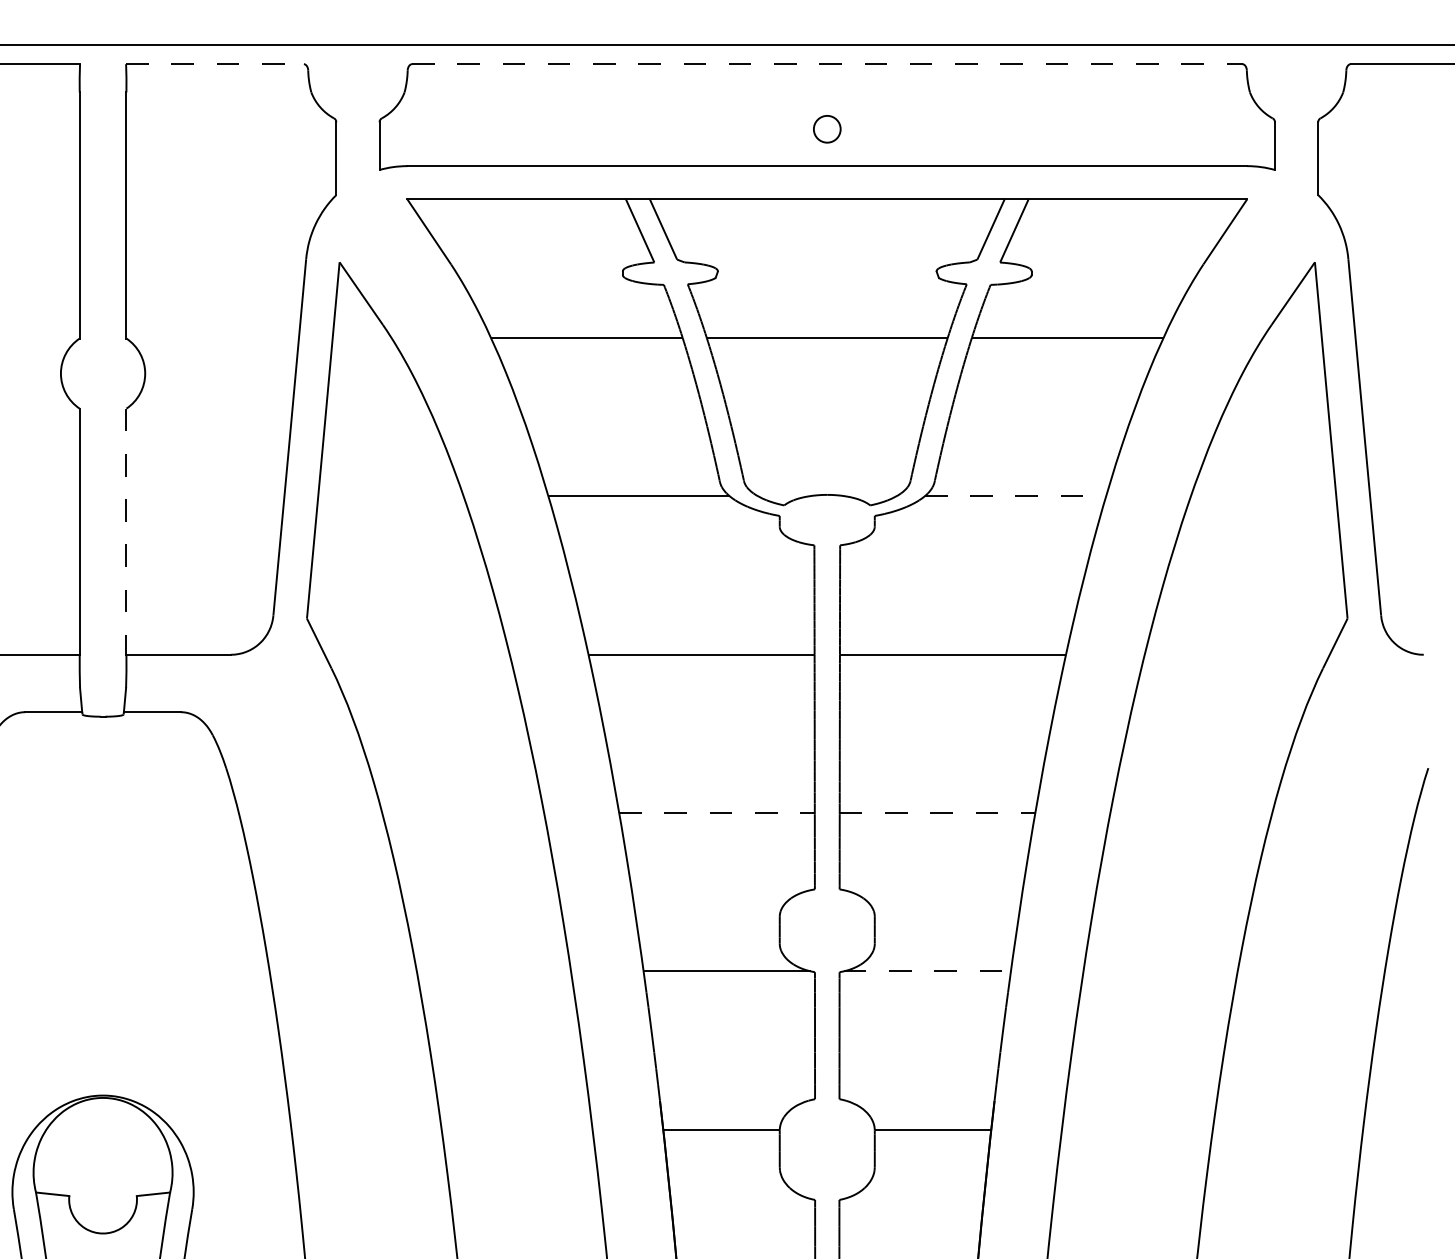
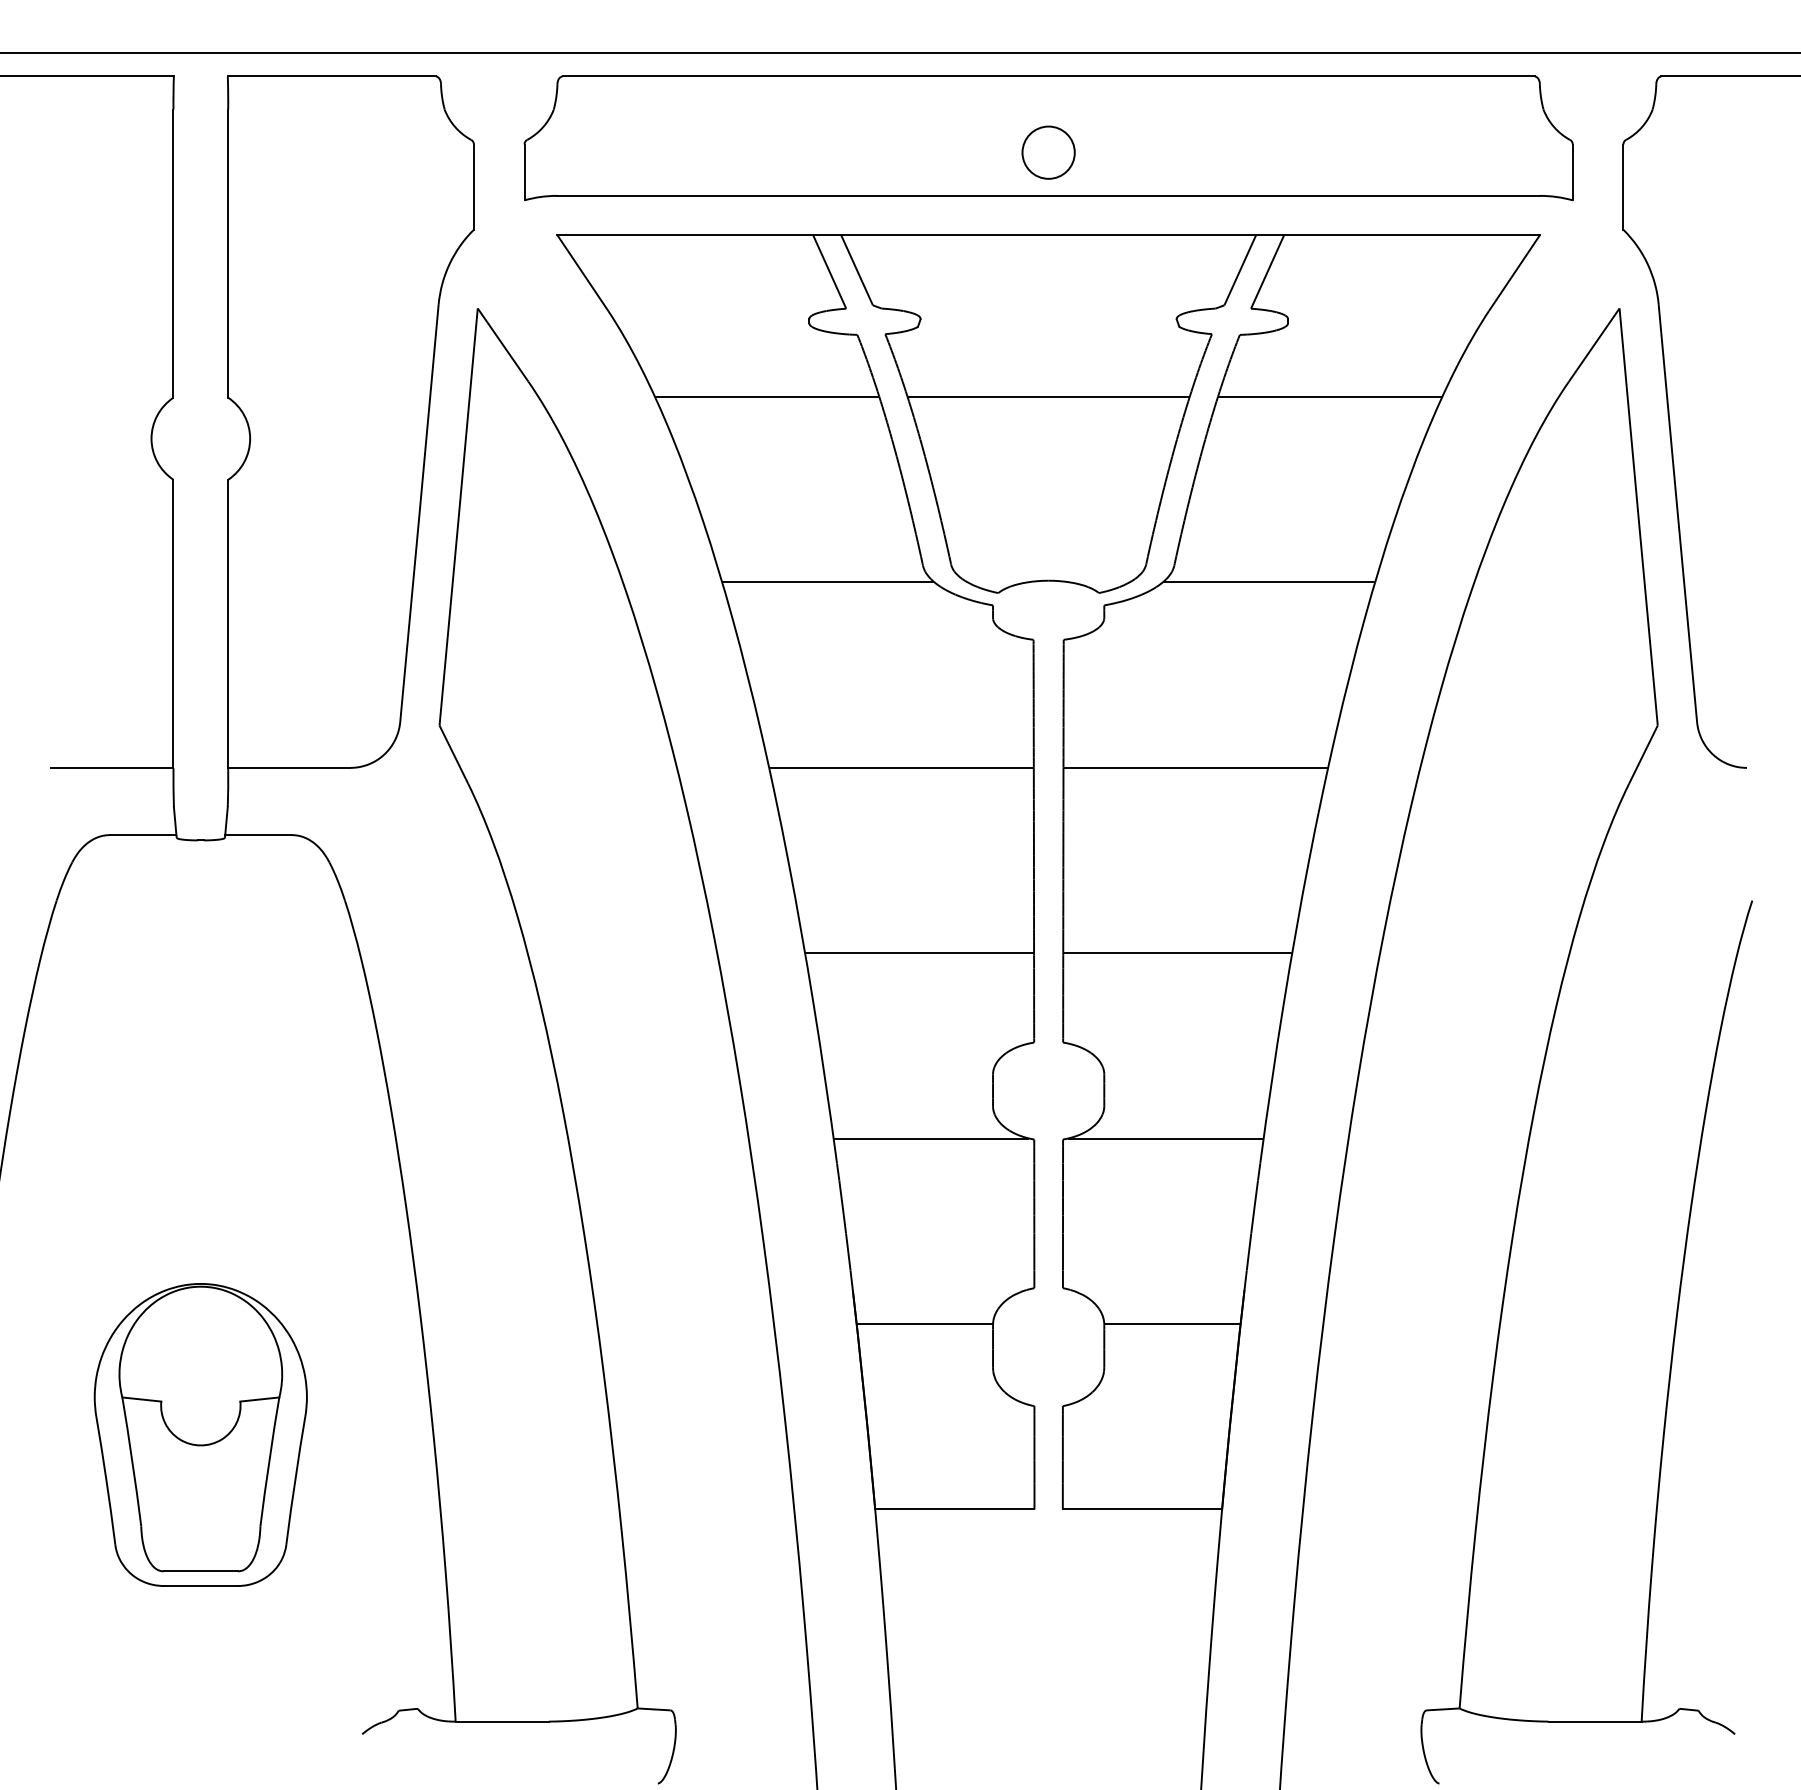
line: (215, 64) -> (332, 76), dashed -> solid
line: (827, 64) -> (1049, 76), dashed -> solid
circle: (827, 129) -> (1048, 152), size x1.67
line: (1015, 496) -> (1269, 582), dashed -> solid
line: (126, 532) -> (228, 624), dashed -> solid
line: (717, 813) -> (920, 953), dashed -> solid
line: (938, 813) -> (1178, 953), dashed -> solid
line: (927, 971) -> (1165, 1138), dashed -> solid

